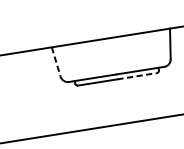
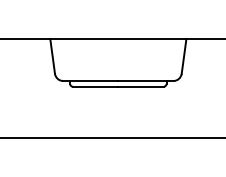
line: (56, 62) -> (52, 56), dashed -> solid
line: (137, 75) -> (141, 86), dashed -> solid

